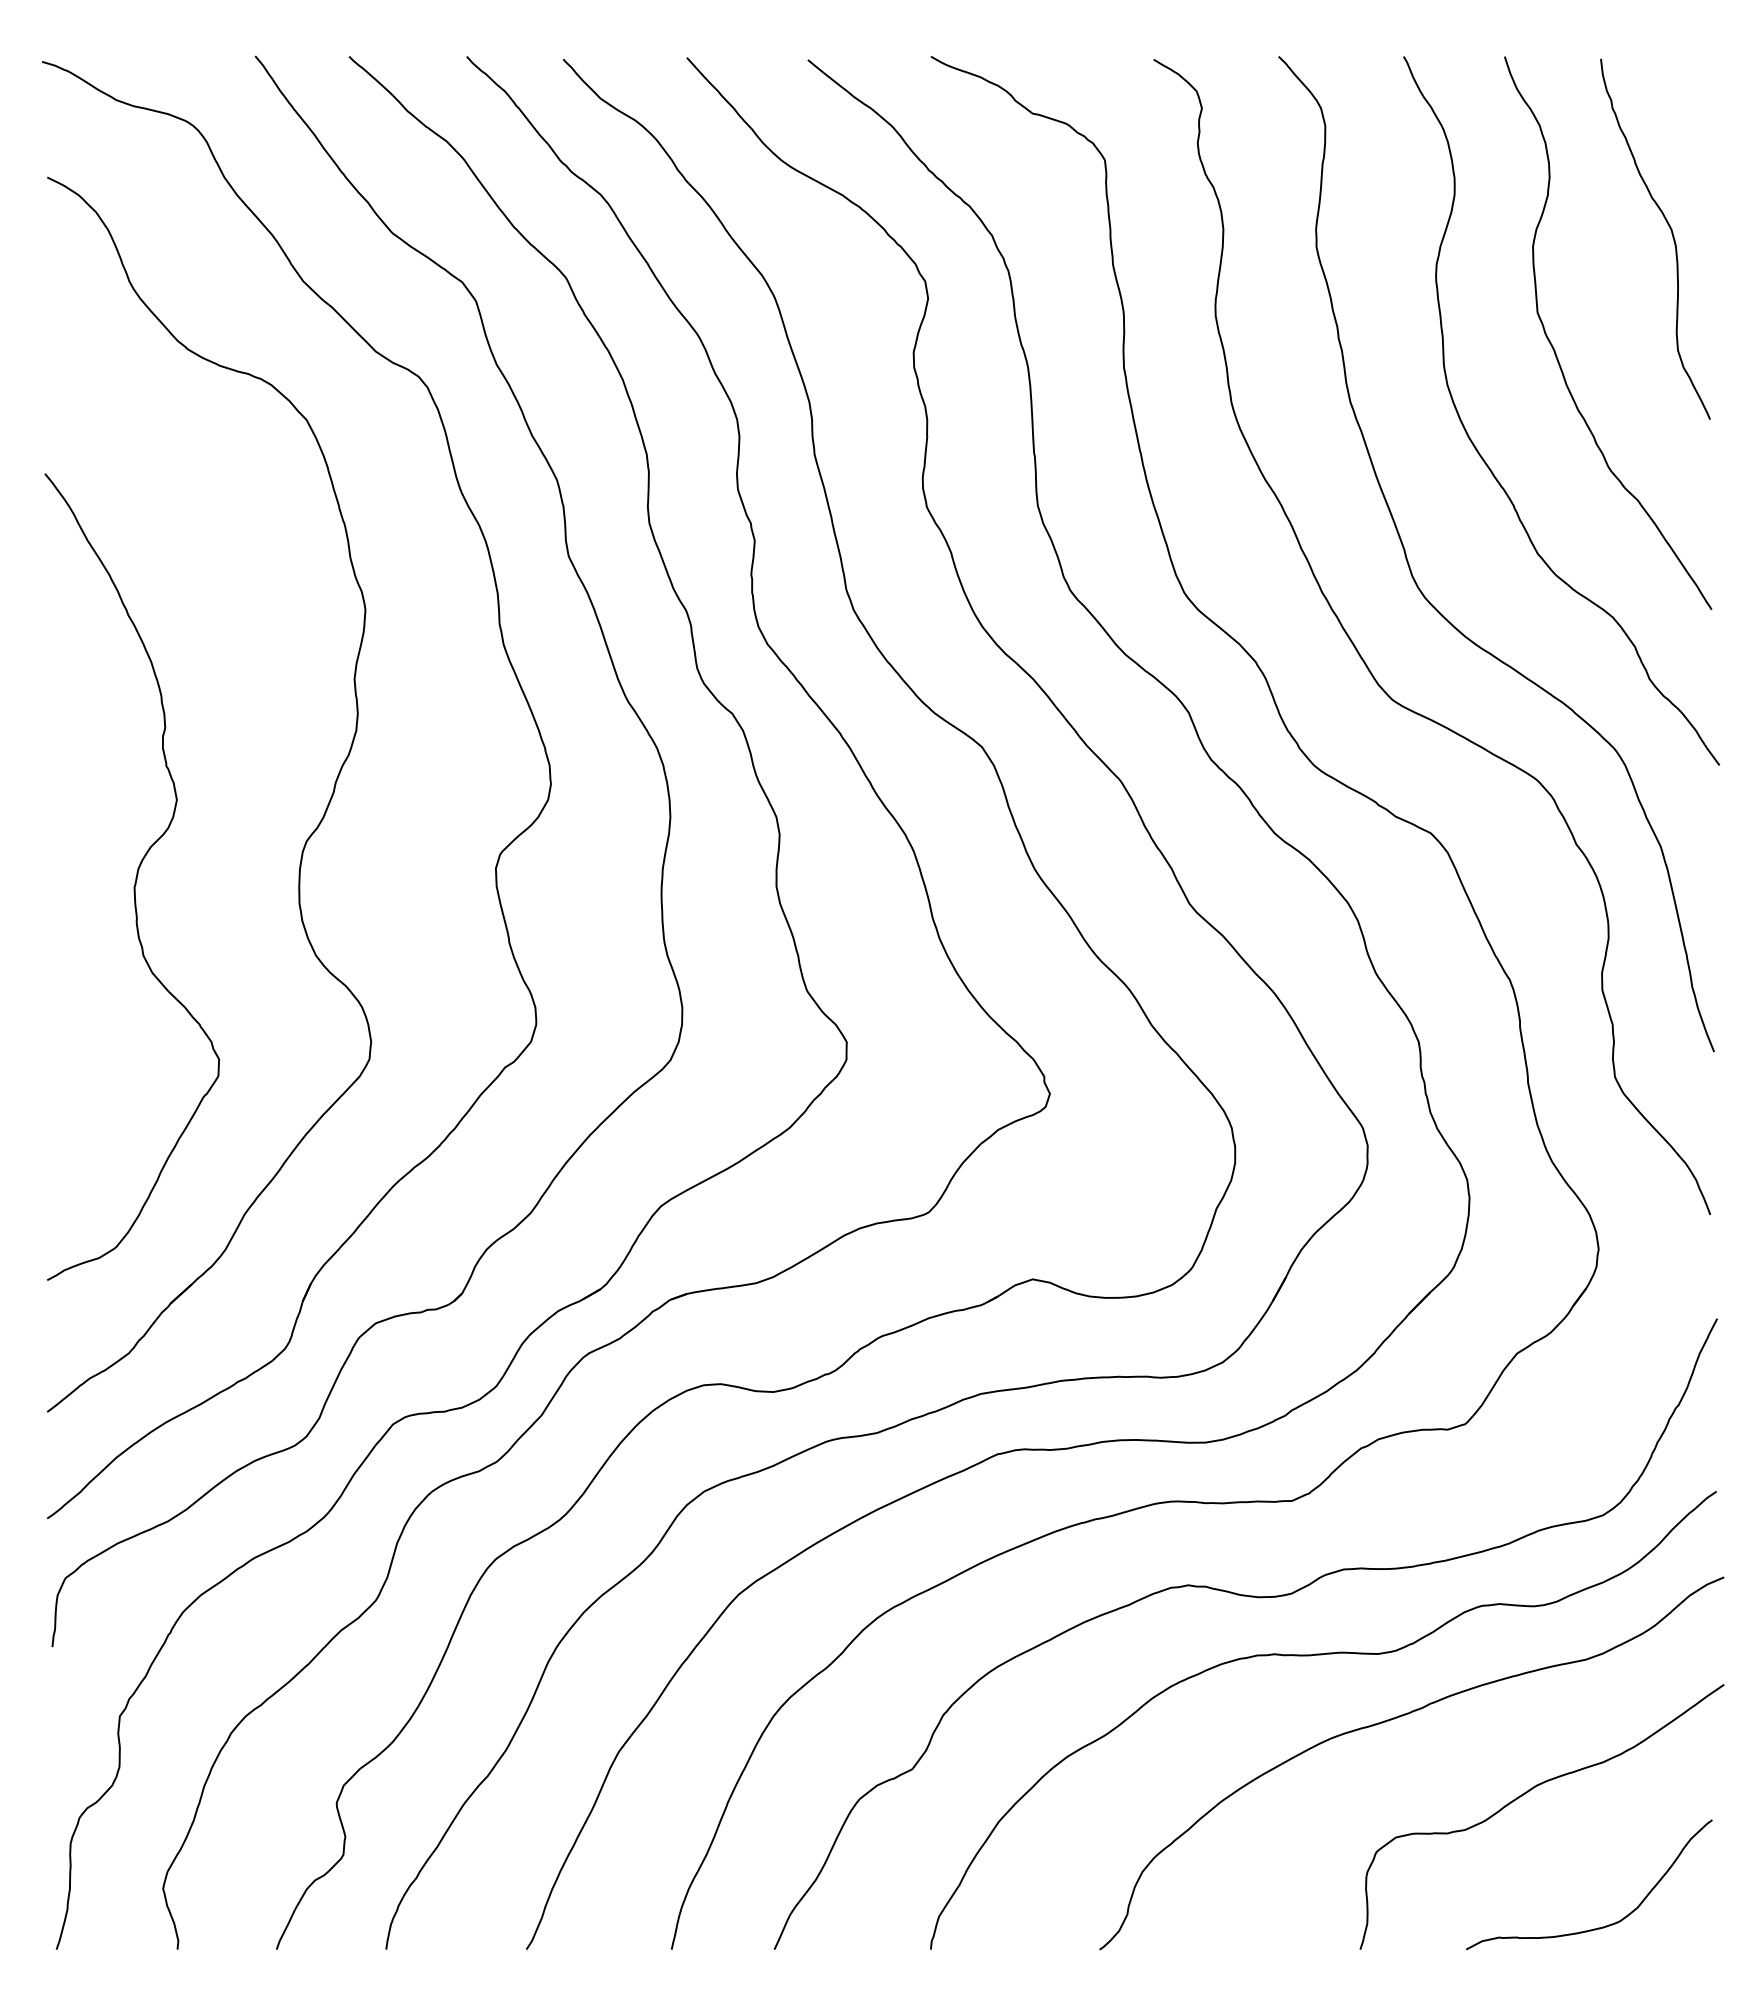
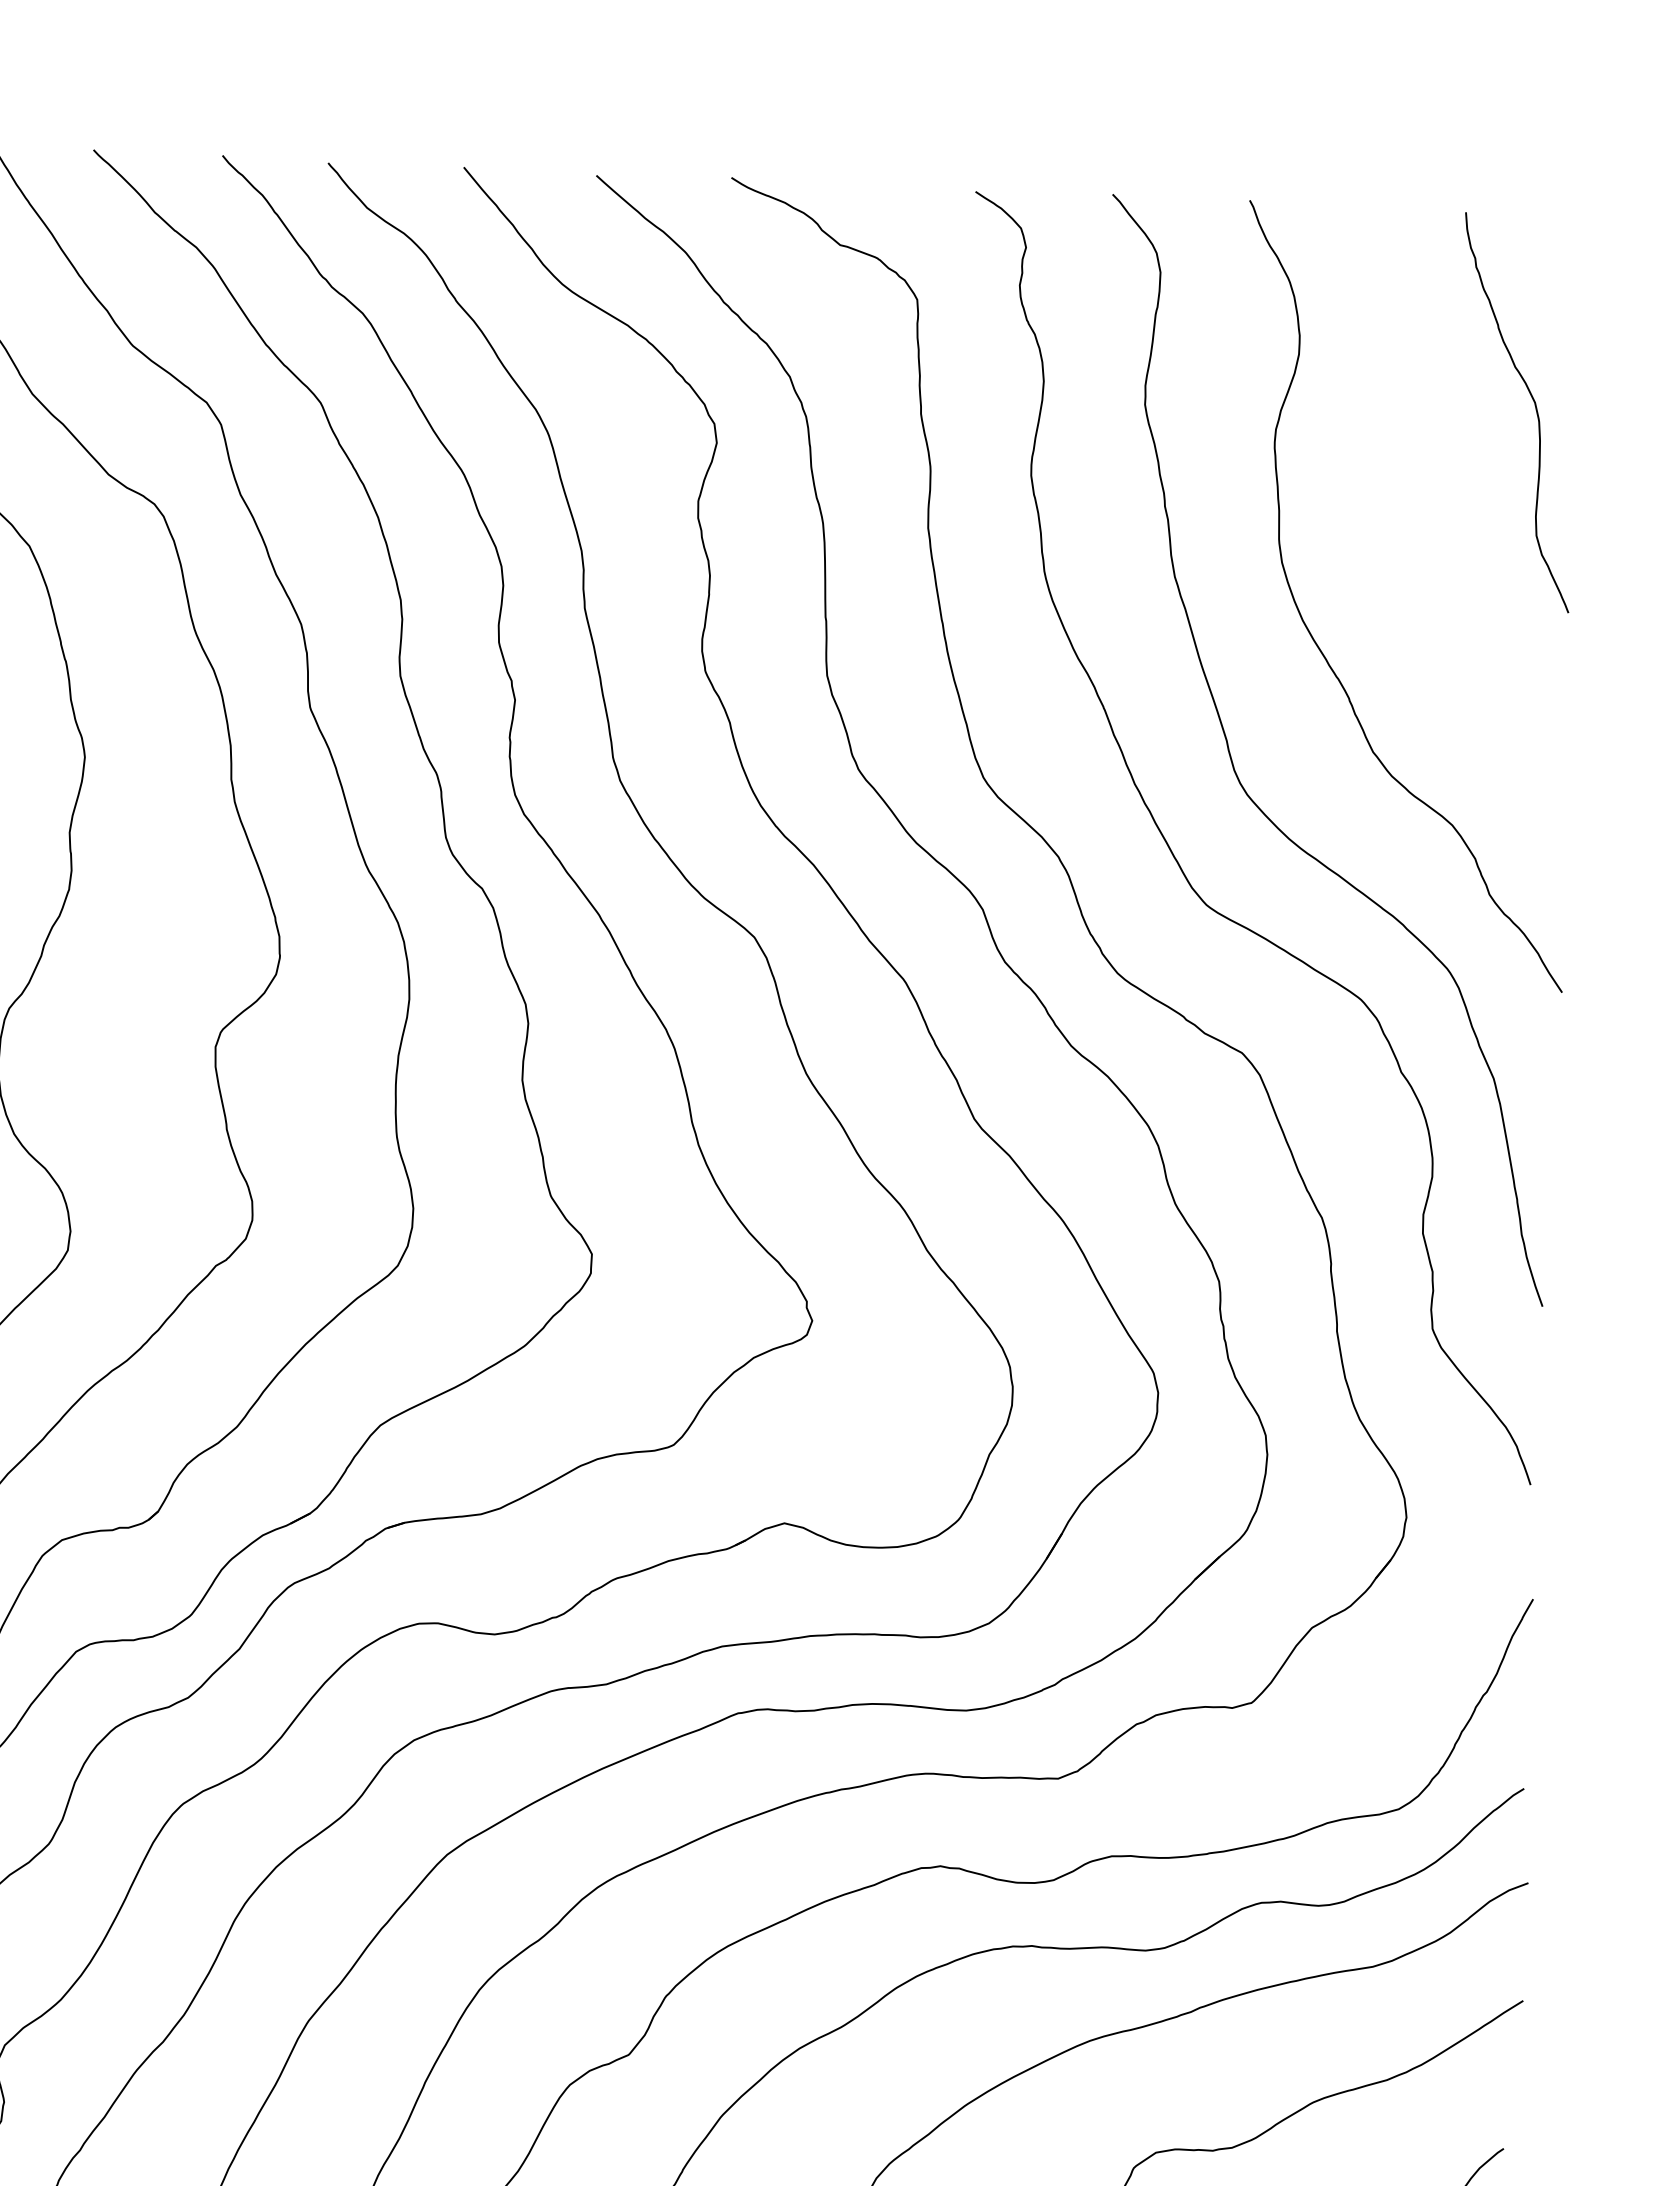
curve: (1555, 350) -> (1402, 529), removed

